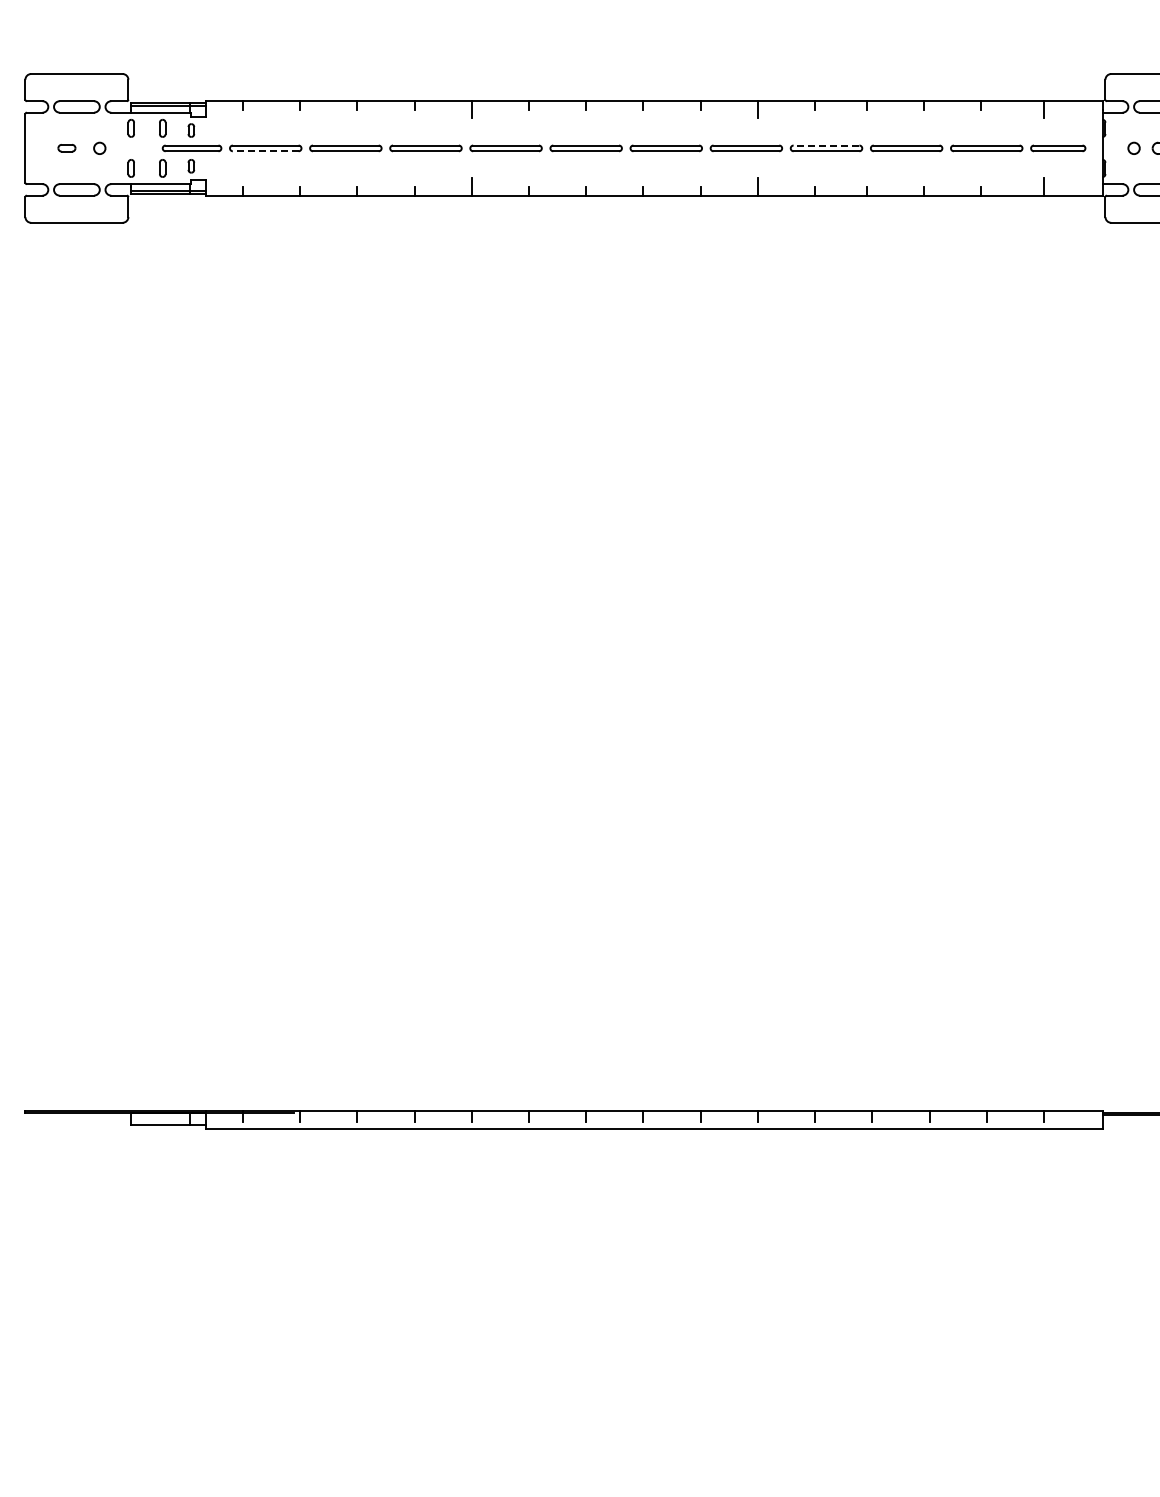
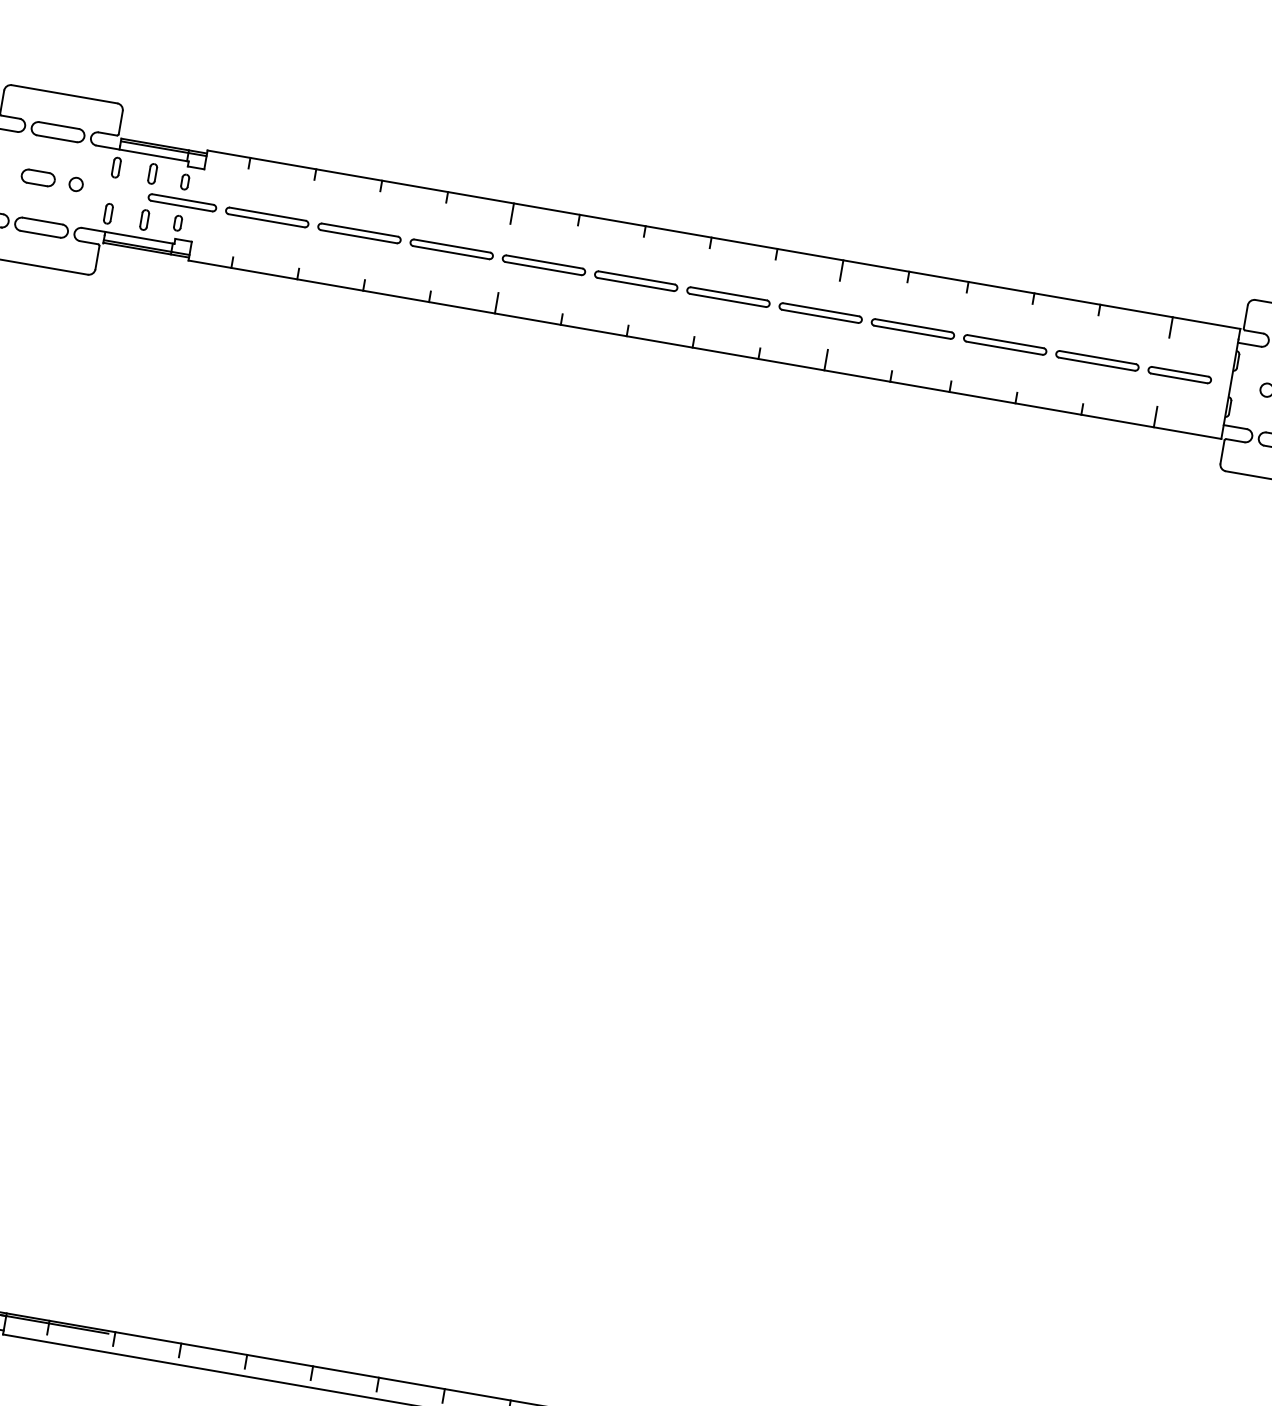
line: (826, 145) -> (913, 325), dashed -> solid
part: (66, 147) -> (38, 176), size x1.67
line: (265, 151) -> (266, 220), dashed -> solid

